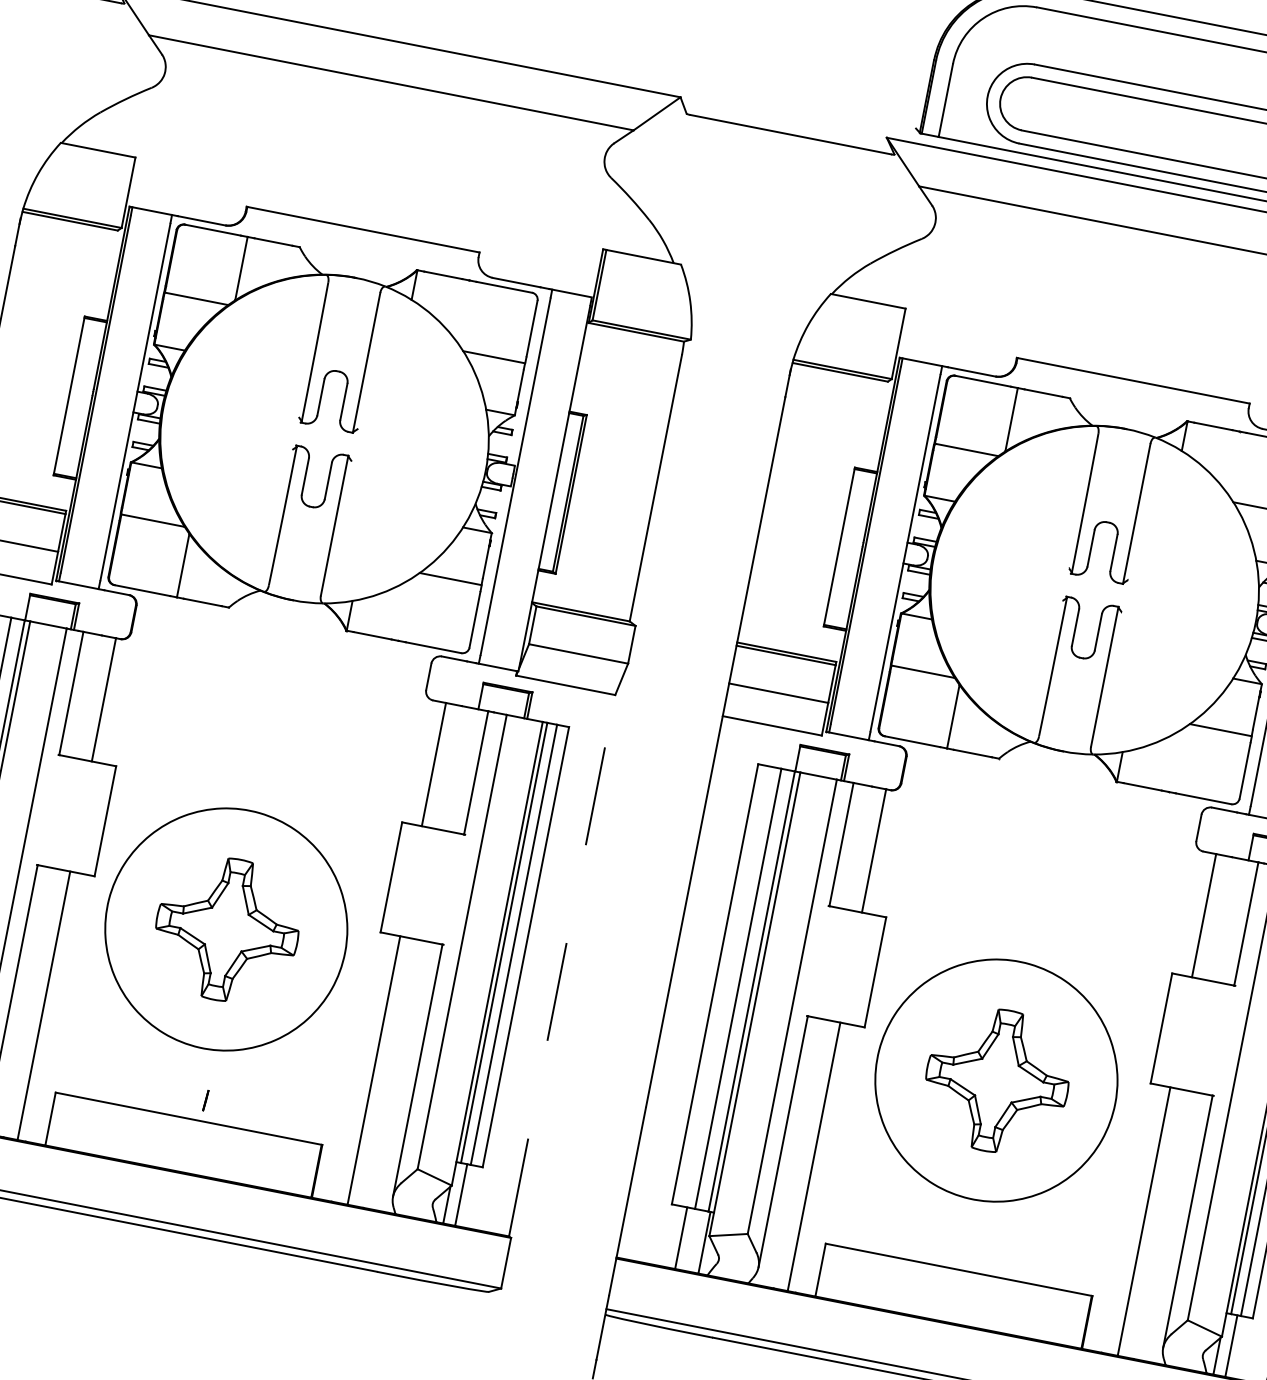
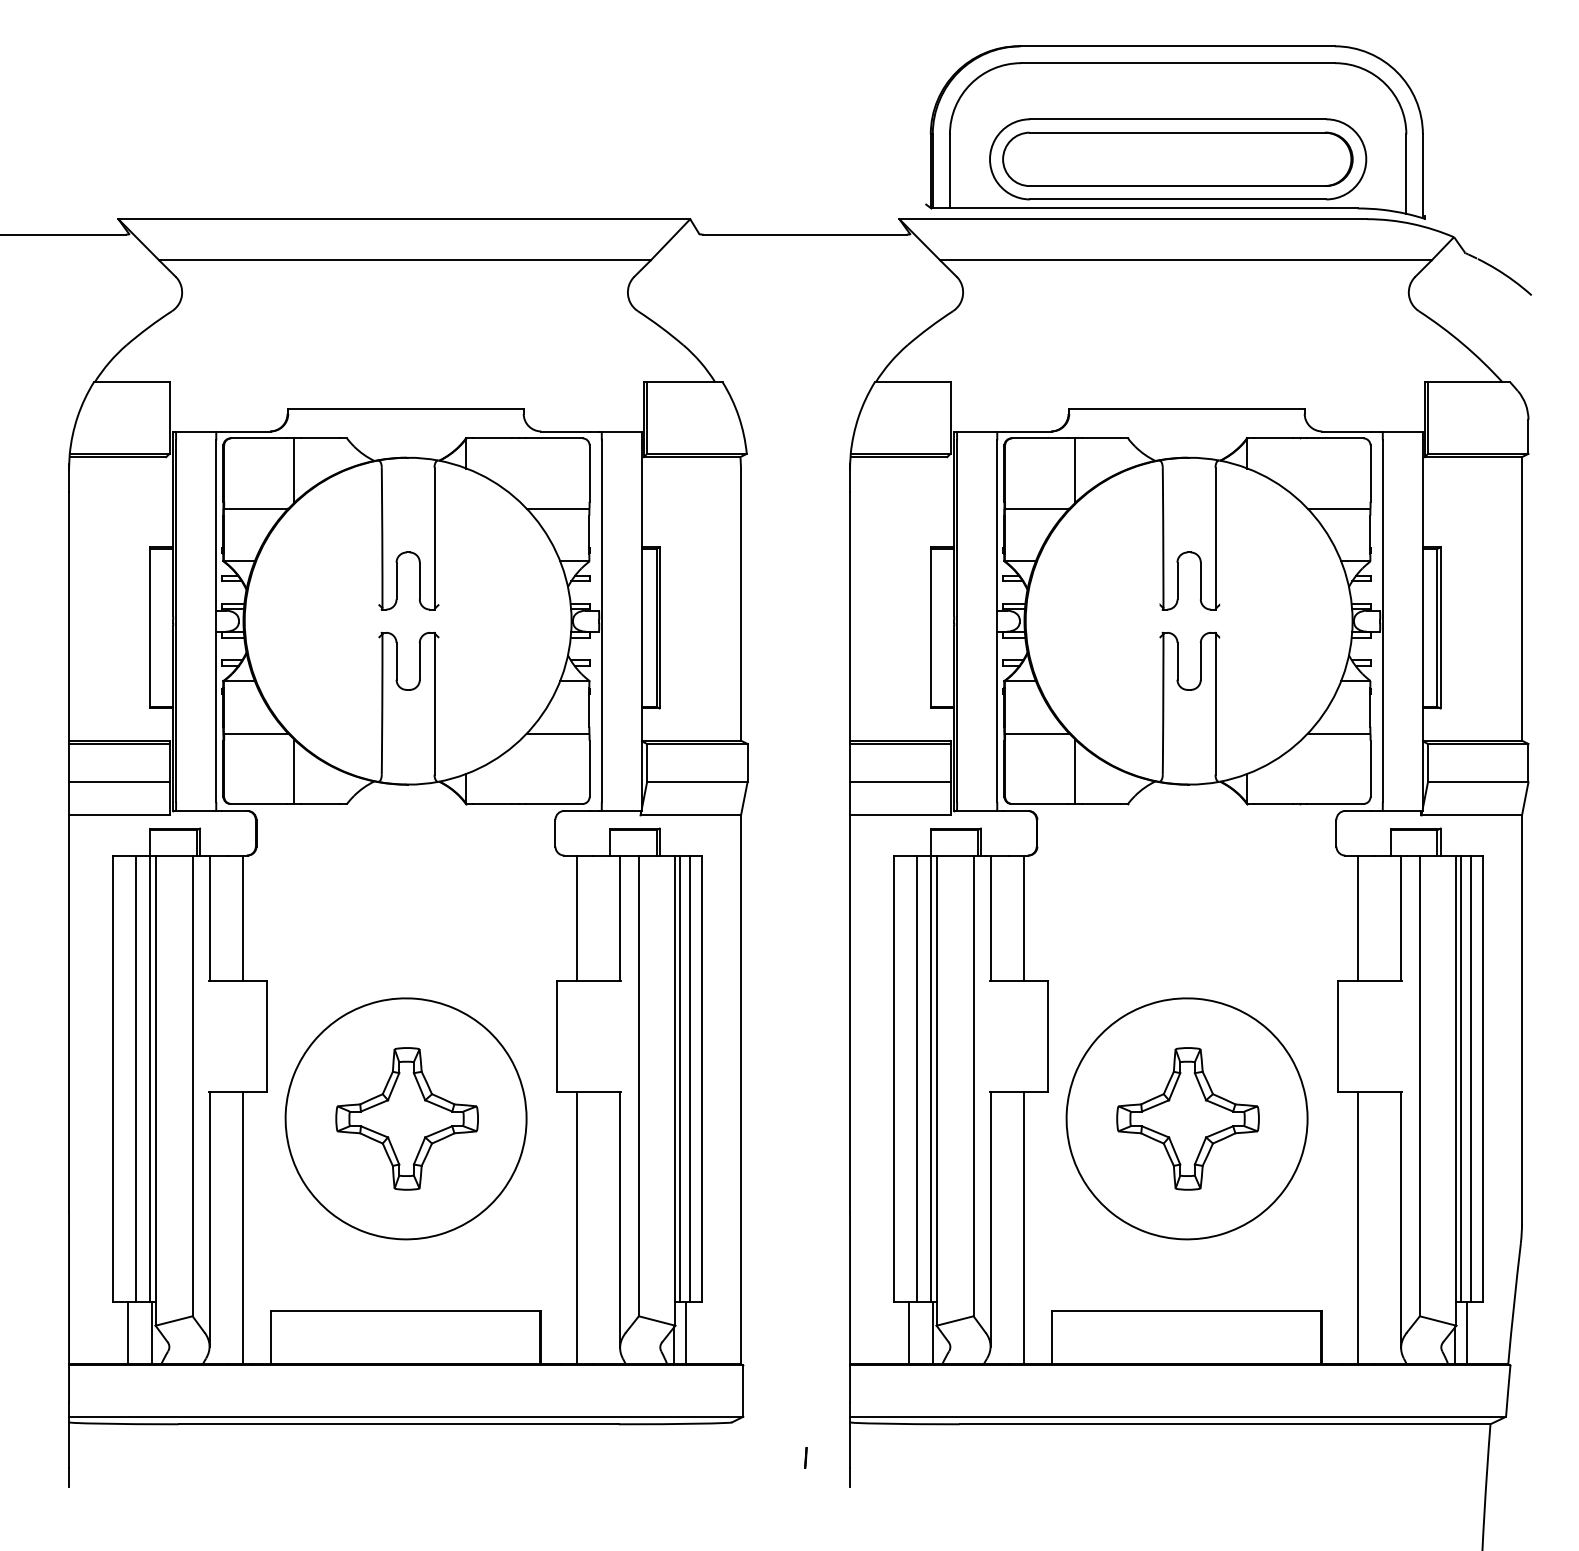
line: (562, 965) -> (741, 1089), dashed -> solid
line: (205, 1100) -> (805, 1457), moved

